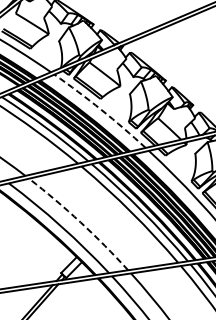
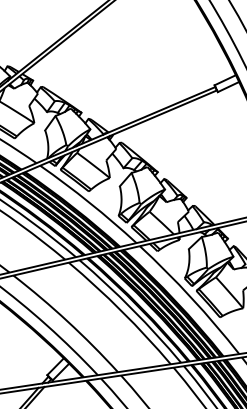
arc: (101, 109) -> (89, 202), dashed -> solid
arc: (80, 222) -> (67, 321), dashed -> solid

